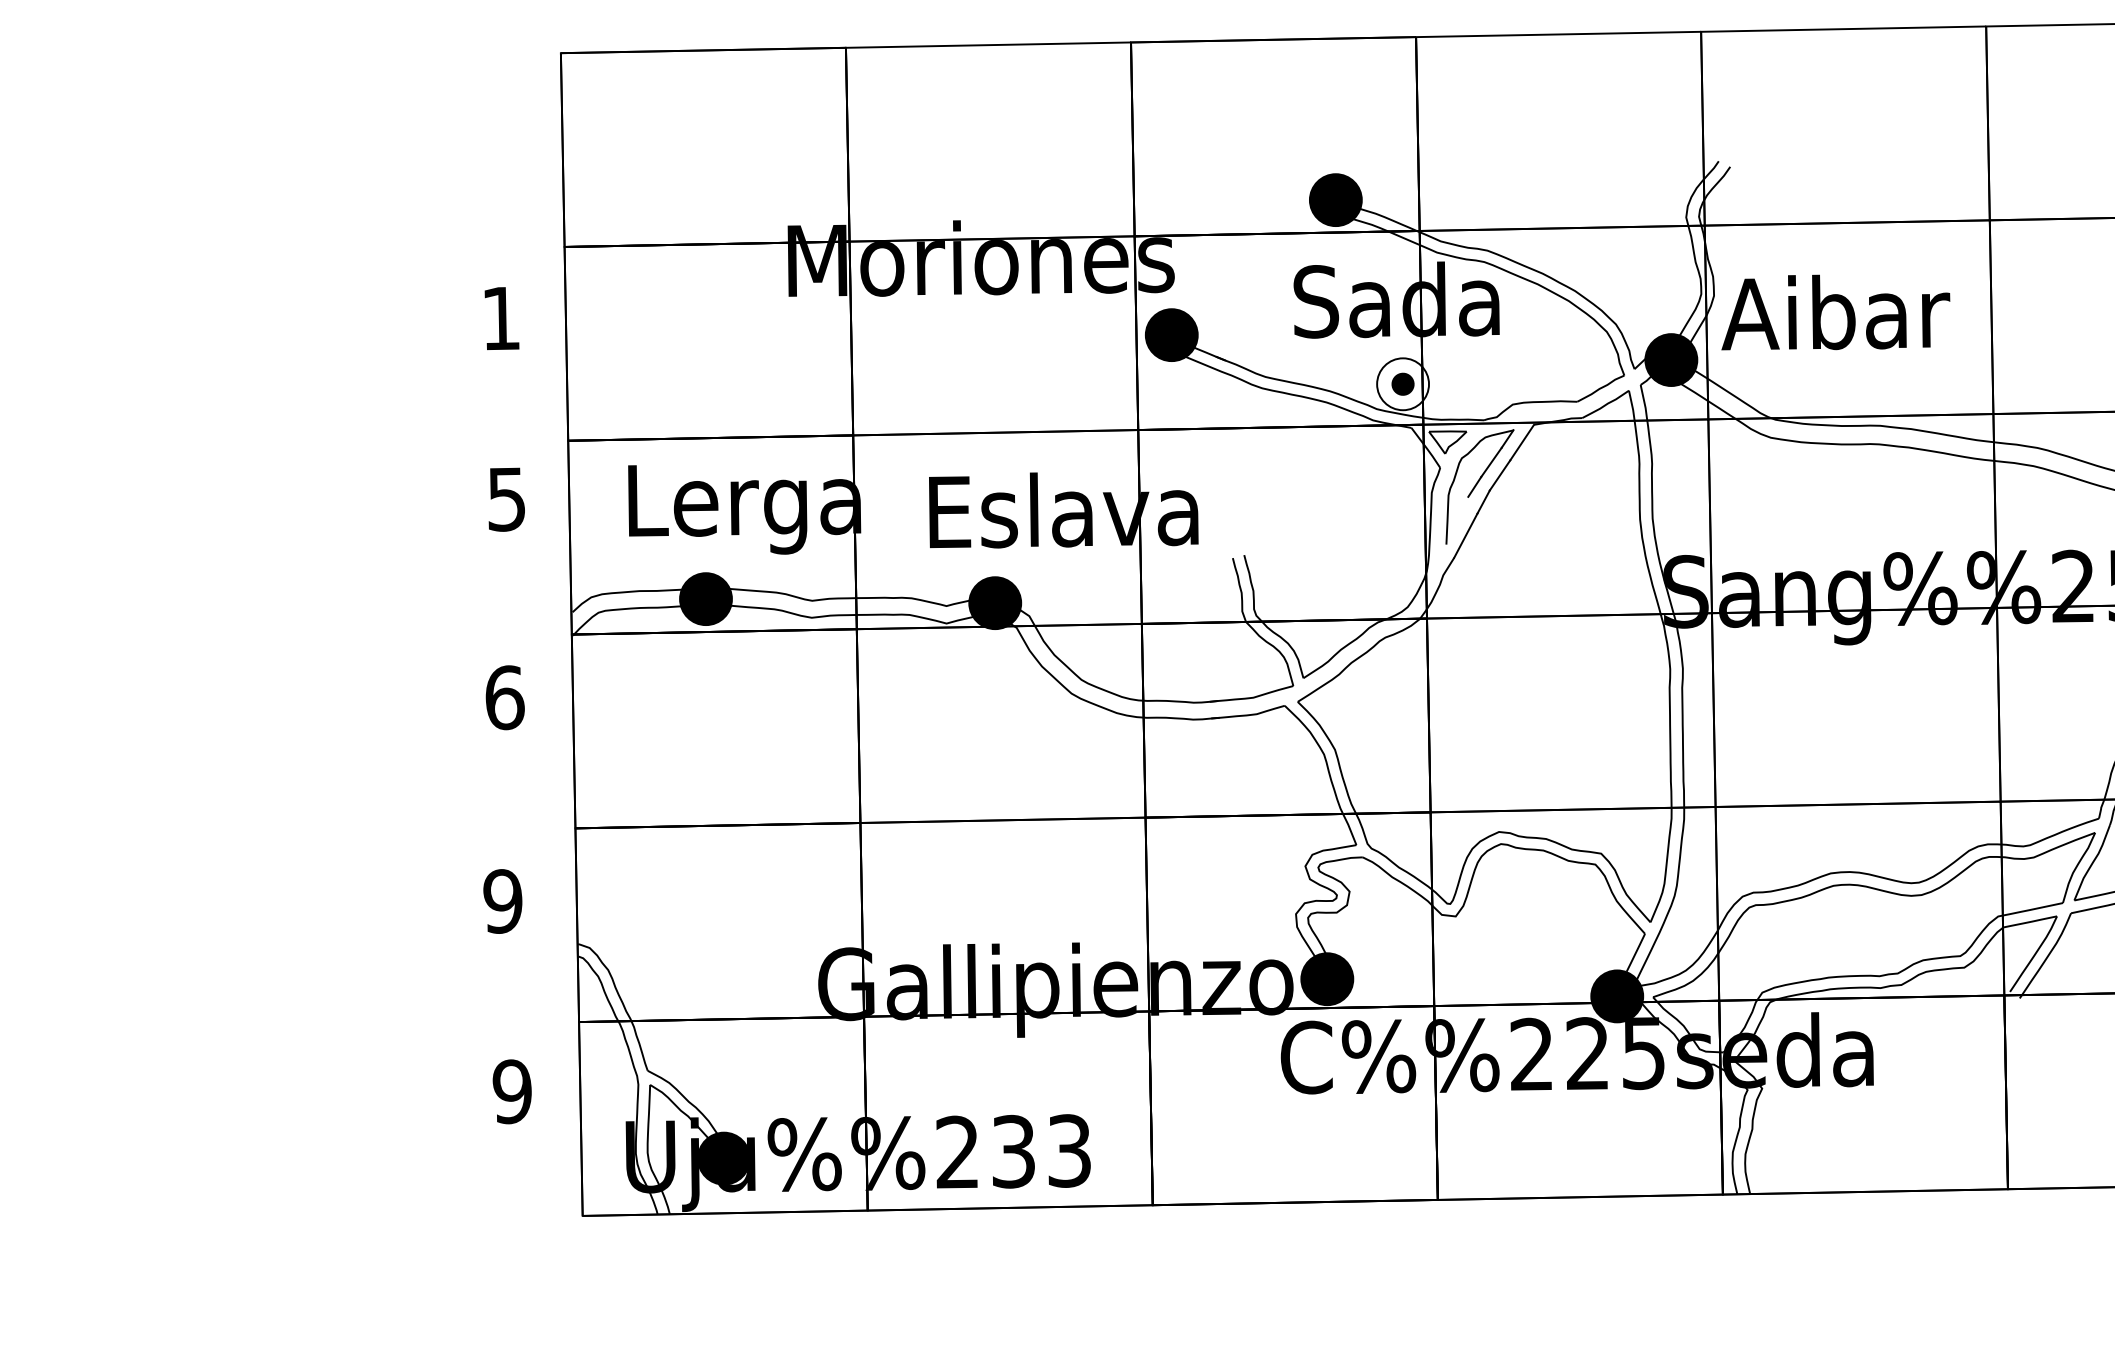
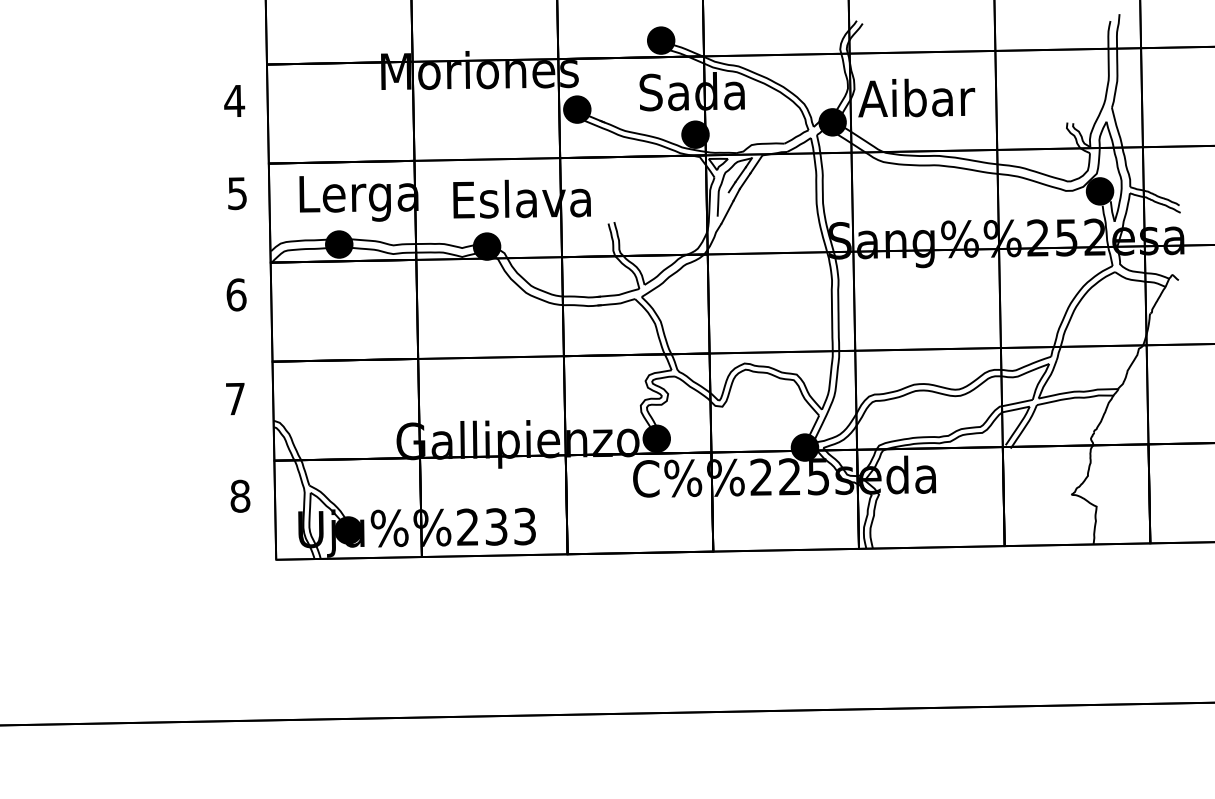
text: (501, 319) -> (234, 101), 1 -> 4
fill: (1403, 383) -> (695, 134), added
text: (502, 900) -> (235, 398), 9 -> 7
text: (512, 1090) -> (240, 495), 9 -> 8

